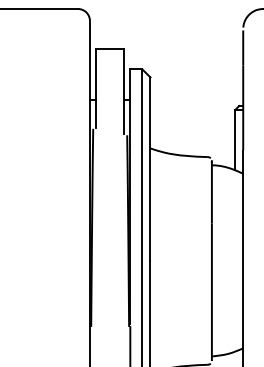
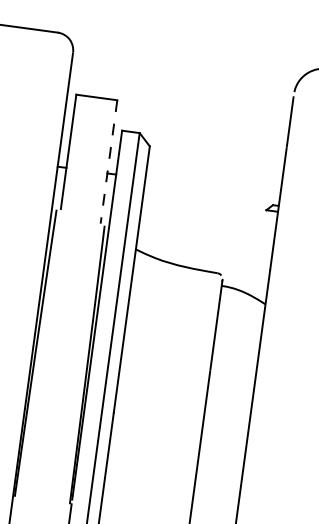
line: (124, 91) -> (109, 161), solid -> dashed
line: (235, 140) -> (260, 254), removed

